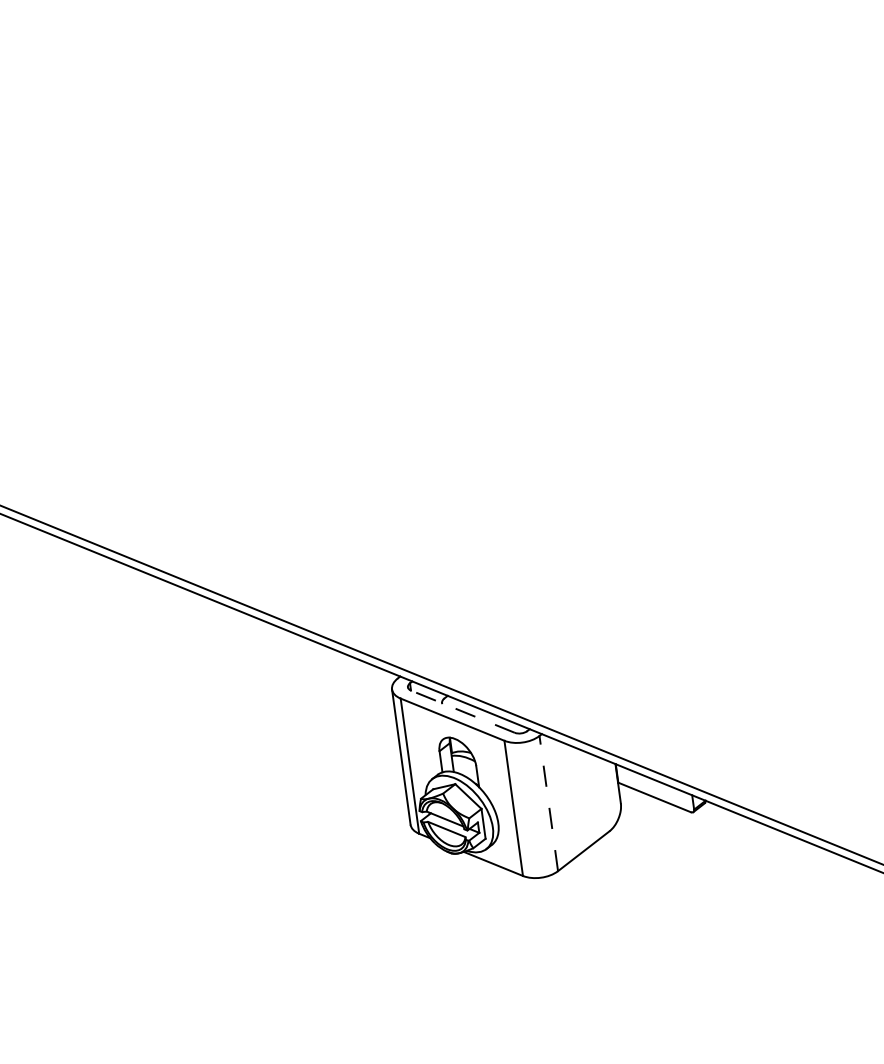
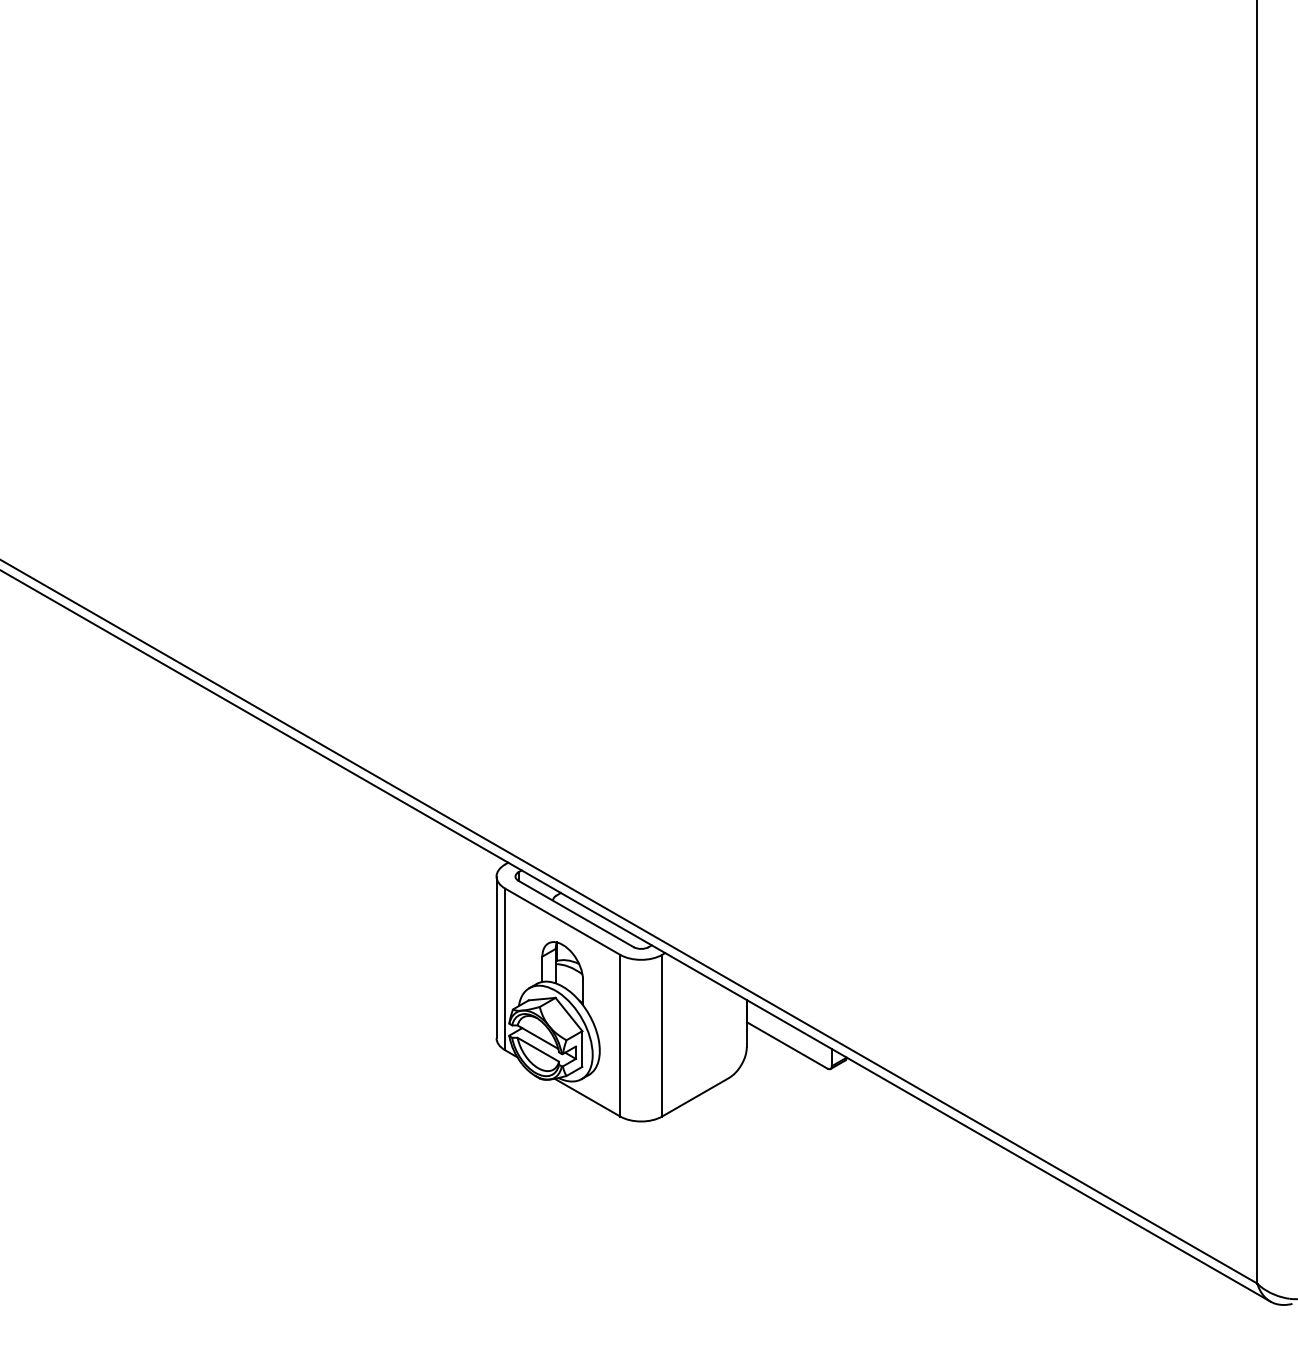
line: (462, 711) -> (575, 913), dashed -> solid
line: (549, 803) -> (662, 1035), dashed -> solid

